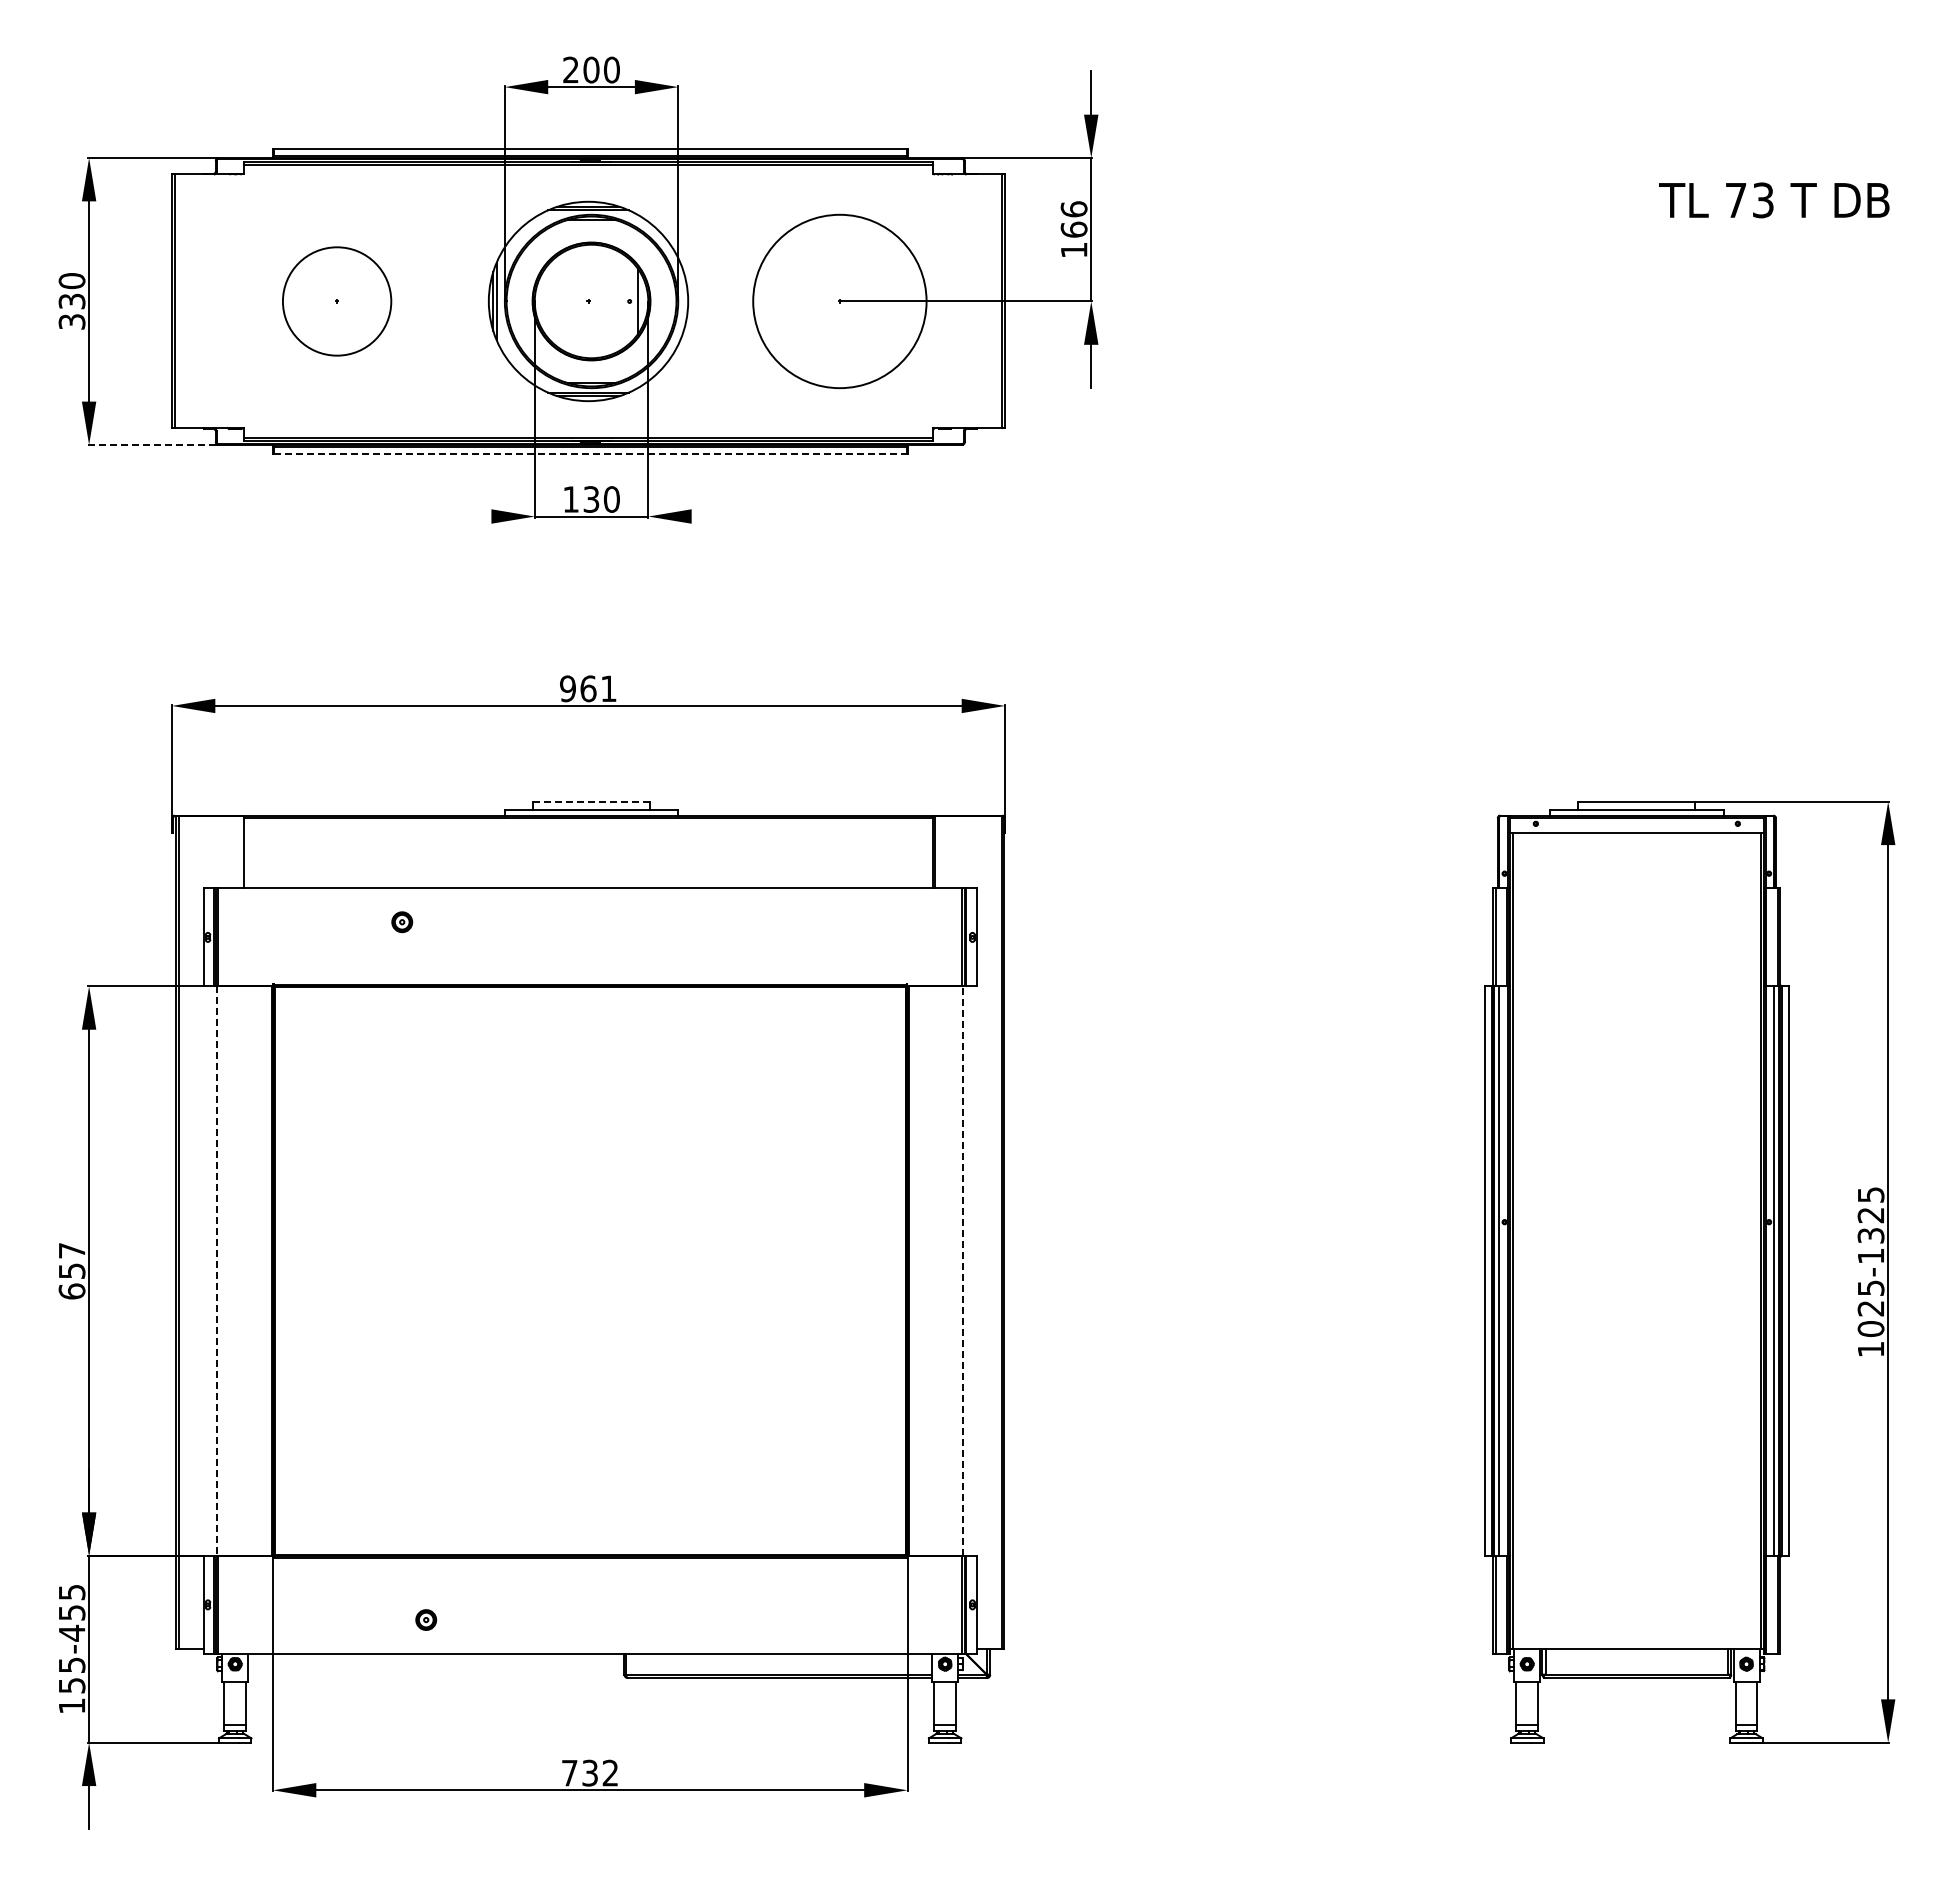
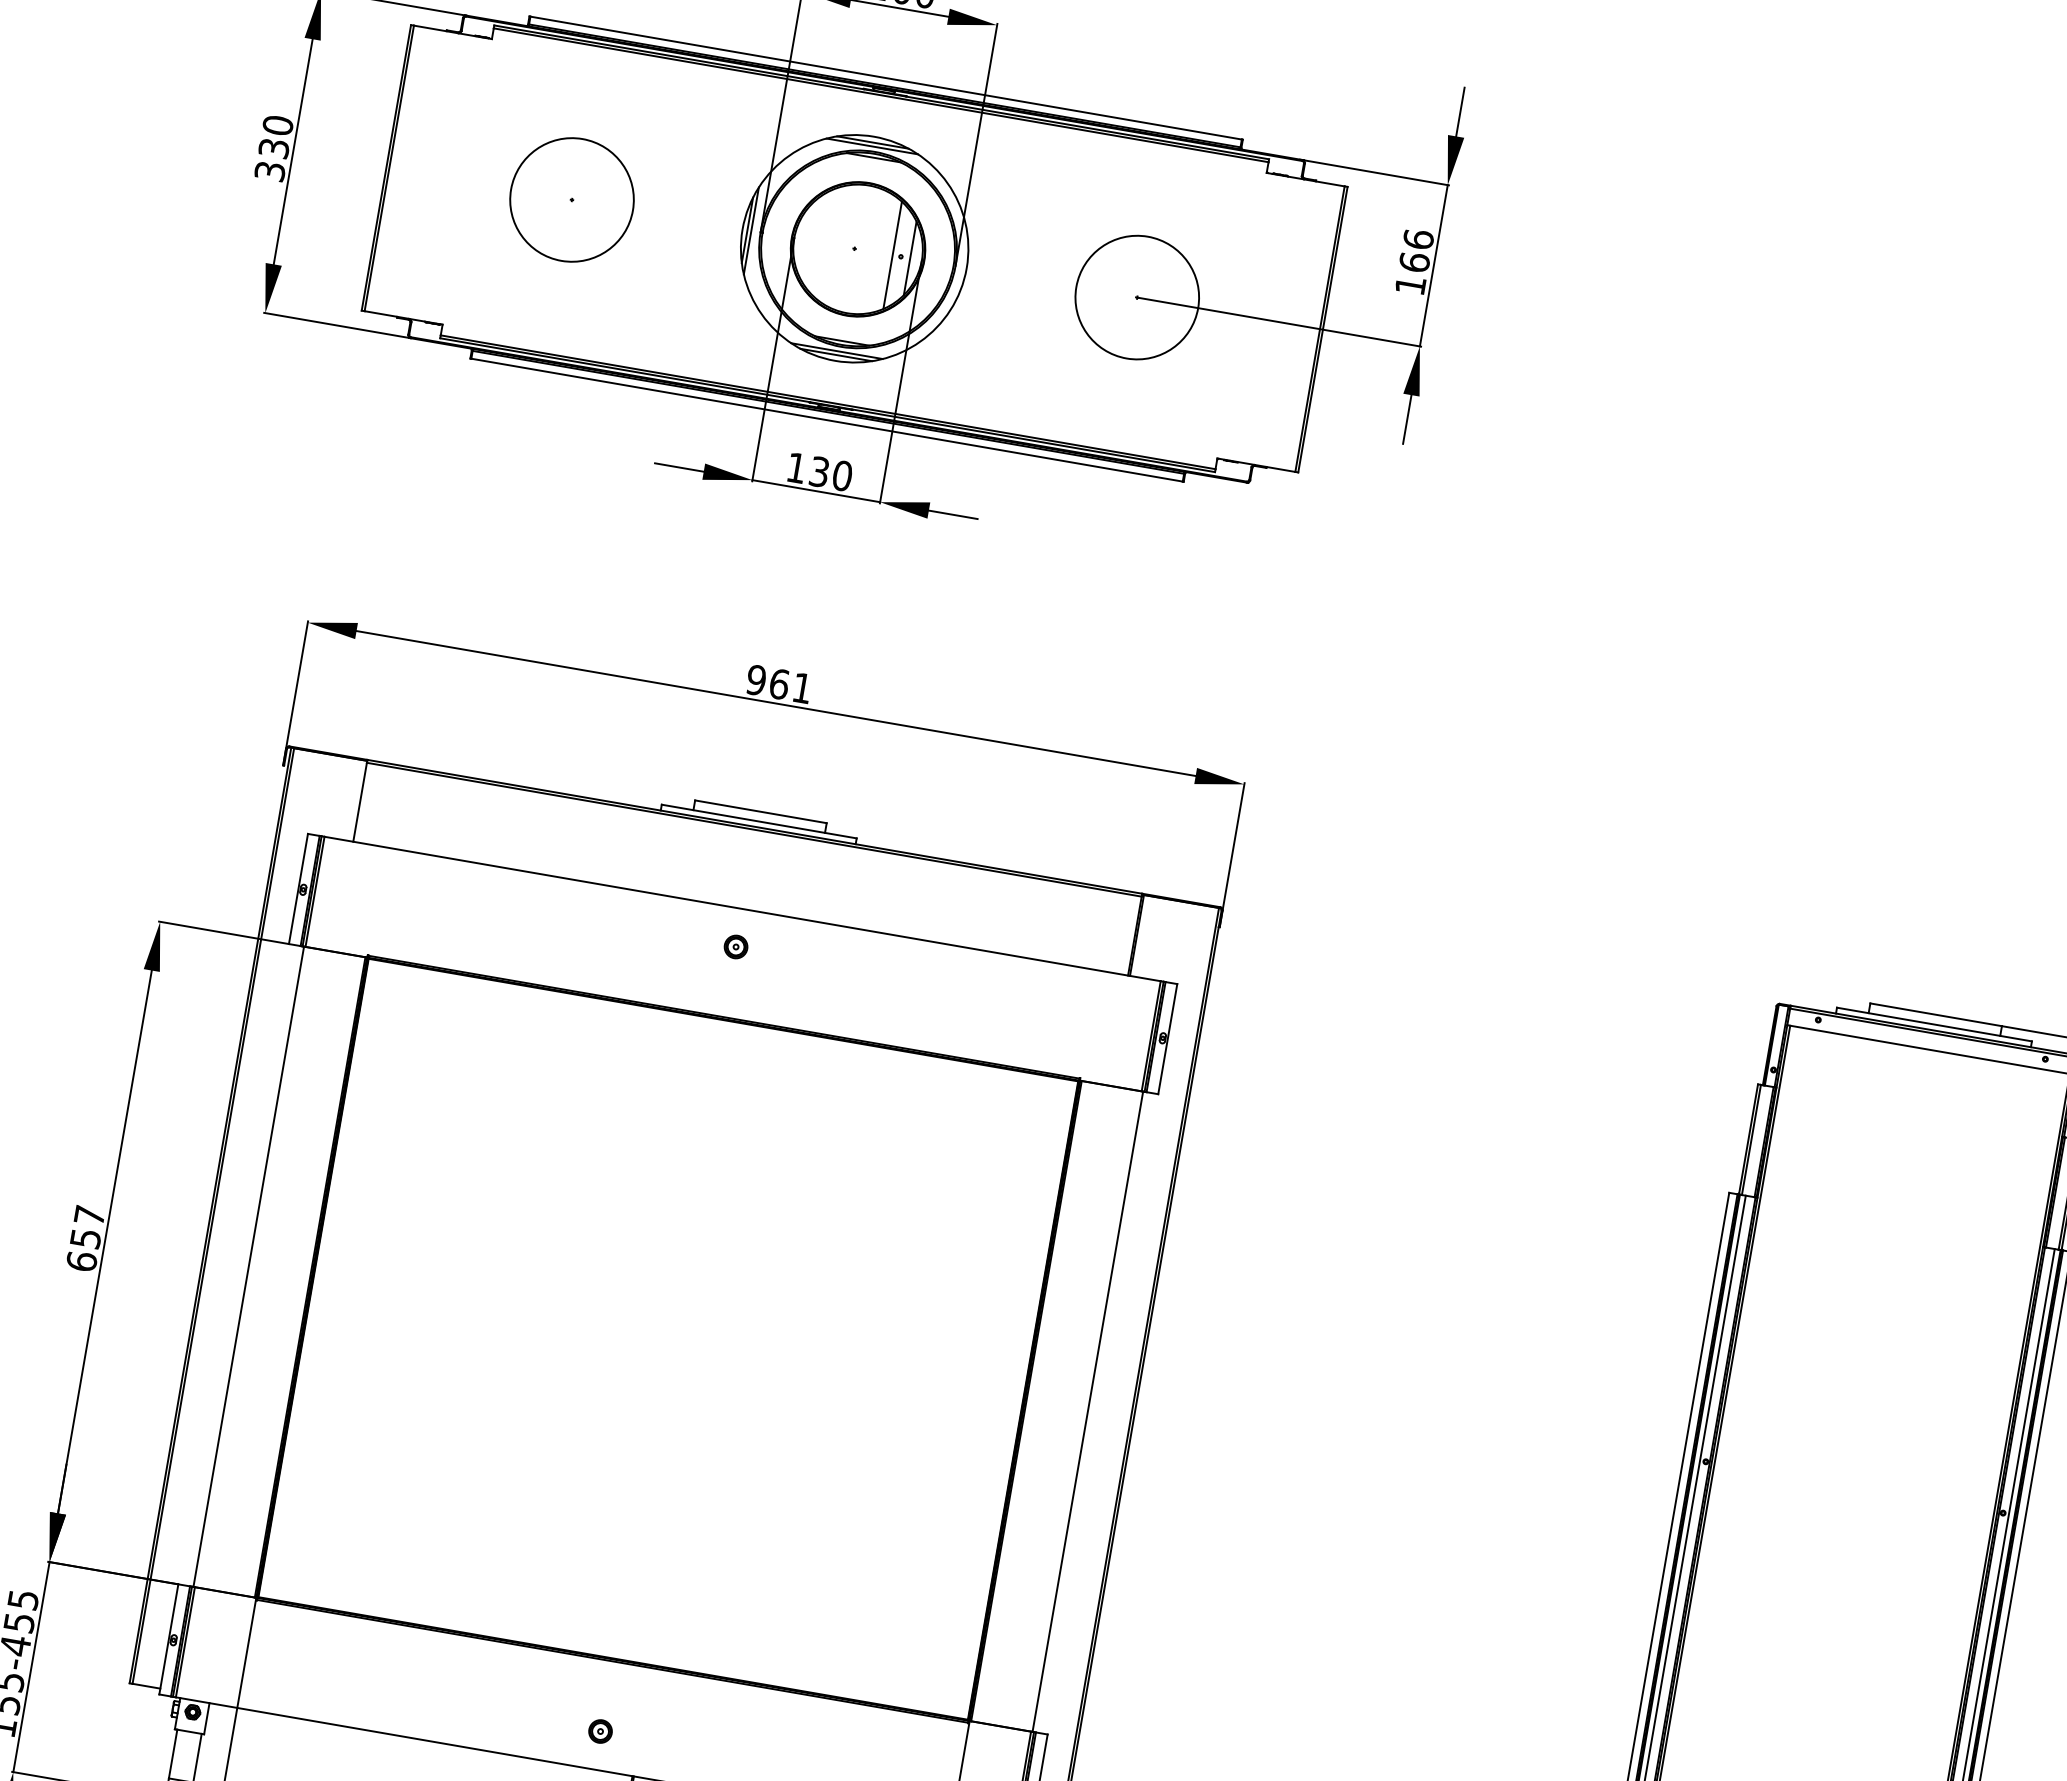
line: (622, 301) -> (892, 255), added
circle: (839, 301) -> (1136, 297), size x0.62
line: (151, 444) -> (335, 324), dashed -> solid
line: (590, 453) -> (827, 420), dashed -> solid
line: (469, 516) -> (679, 467), added
line: (713, 516) -> (953, 514), added
line: (591, 801) -> (760, 811), dashed -> solid
part: (402, 922) -> (736, 947), moved
line: (217, 1271) -> (249, 1267), dashed -> solid
line: (963, 1271) -> (1087, 1412), dashed -> solid
part: (426, 1619) -> (600, 1730), moved

